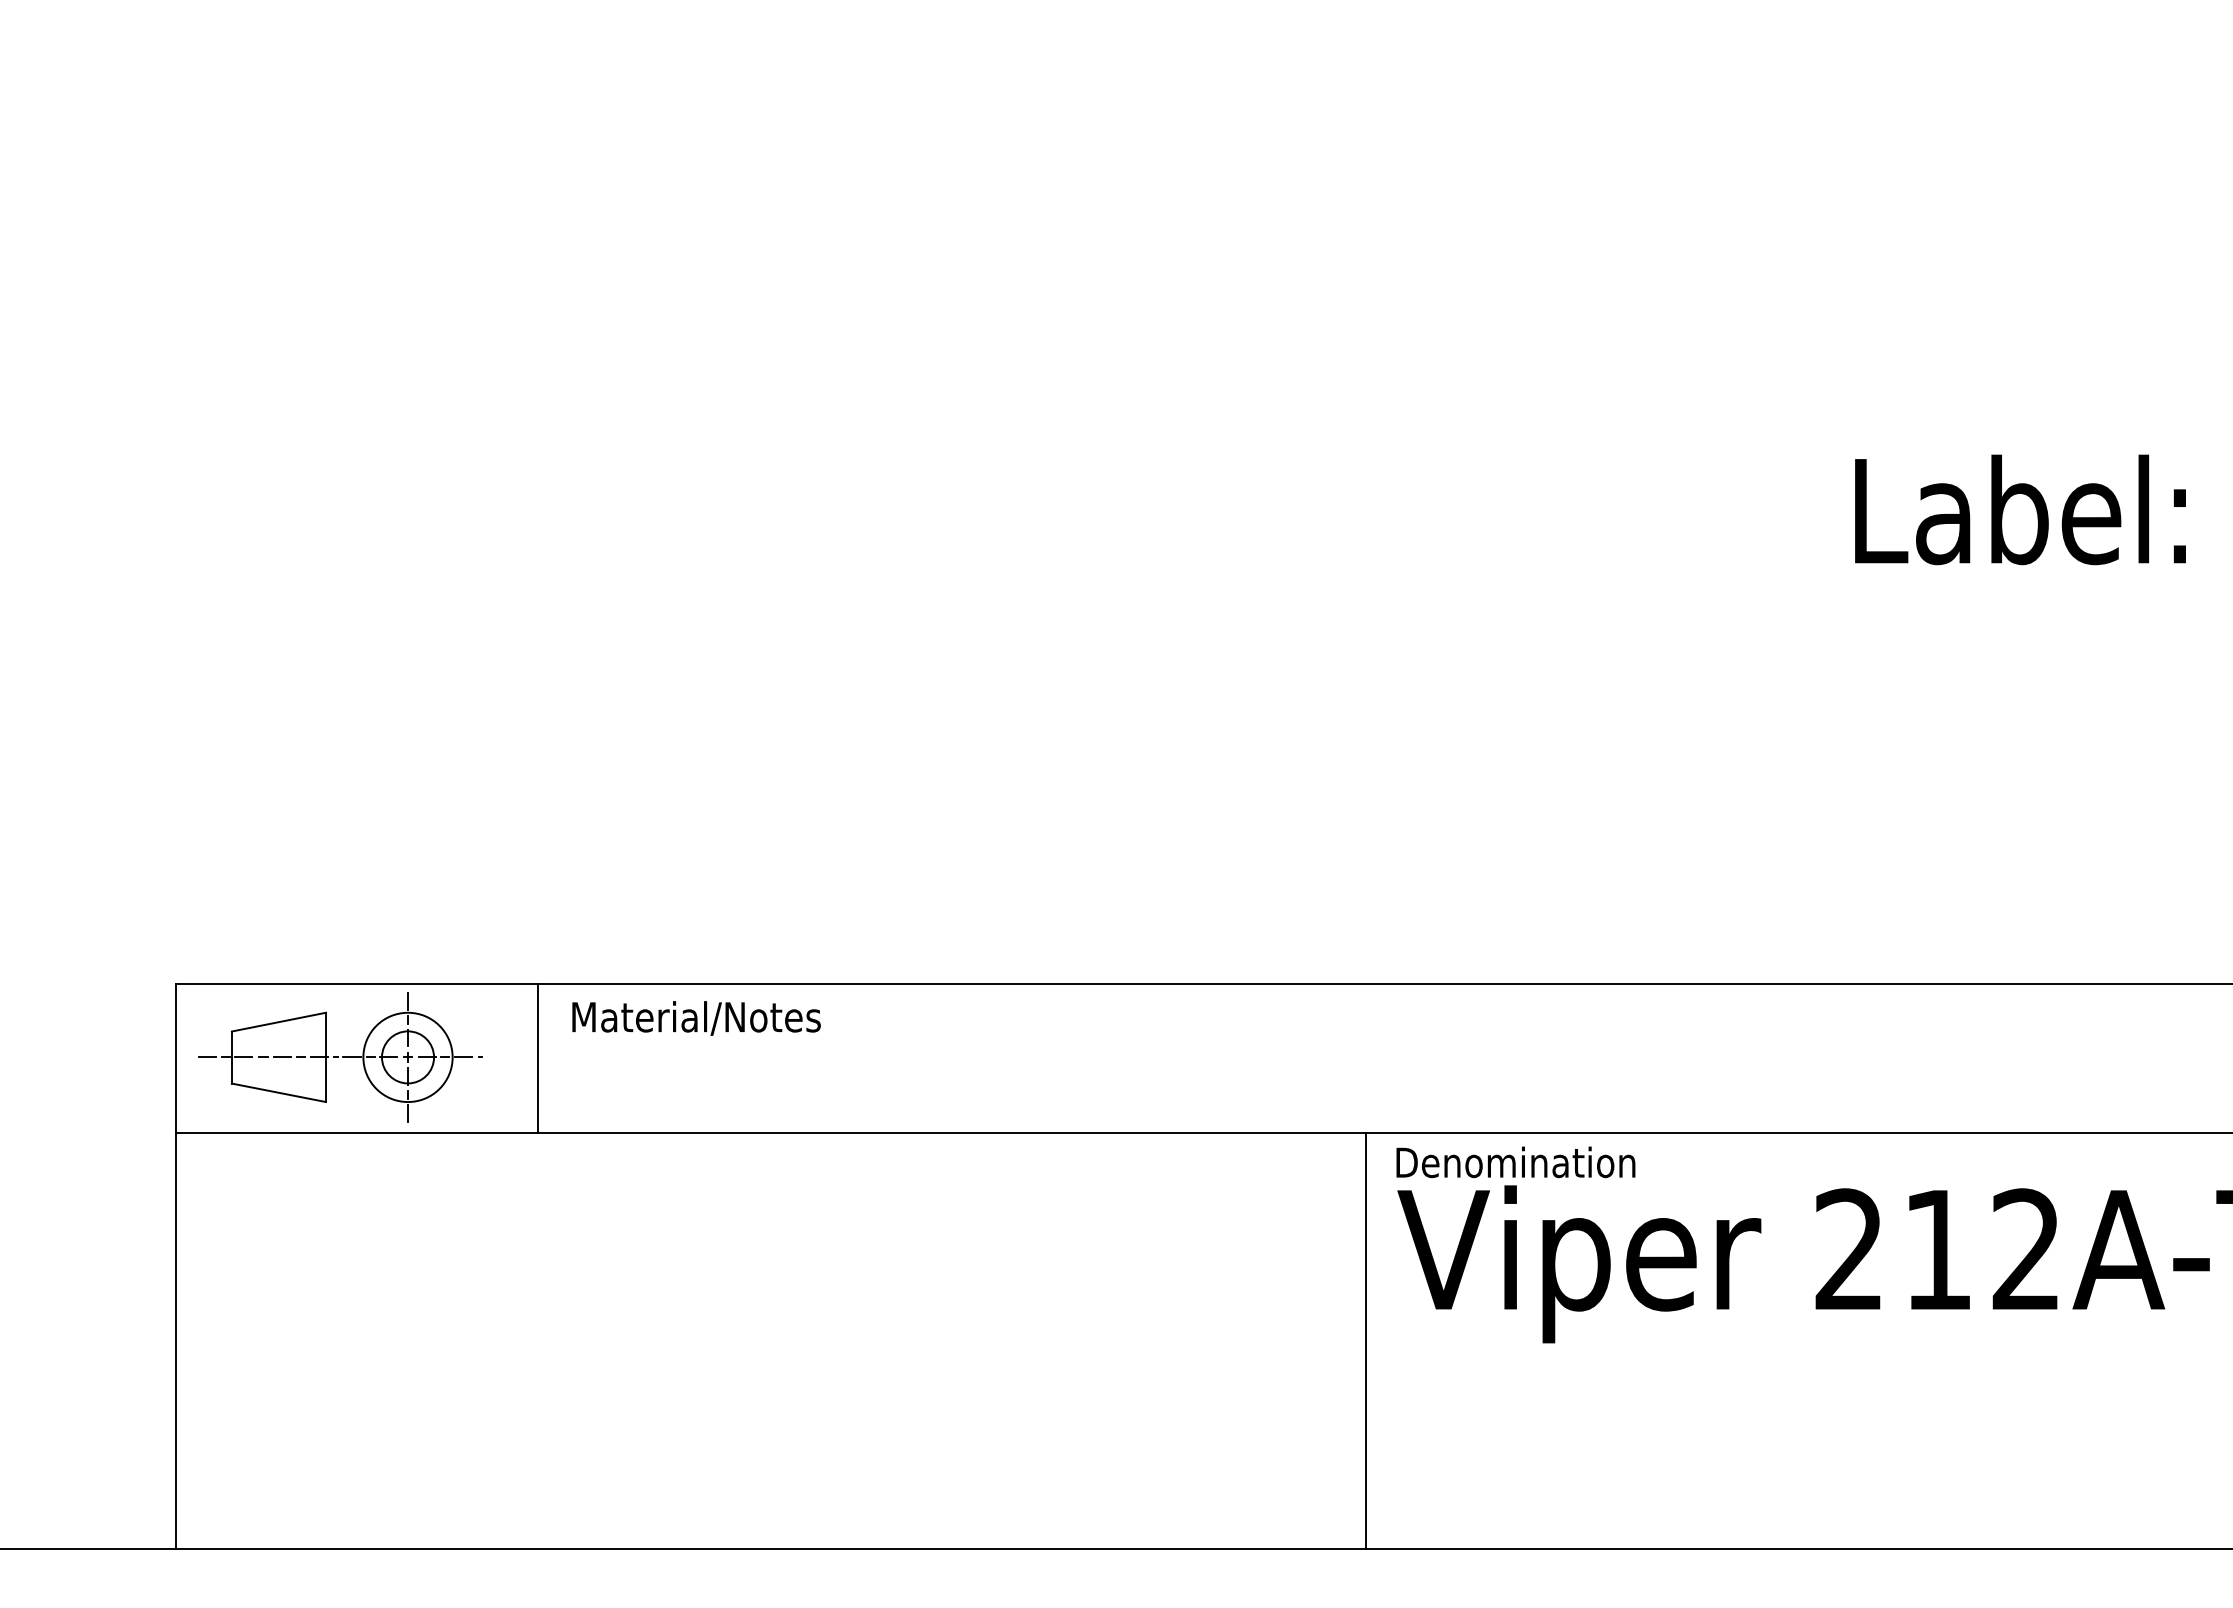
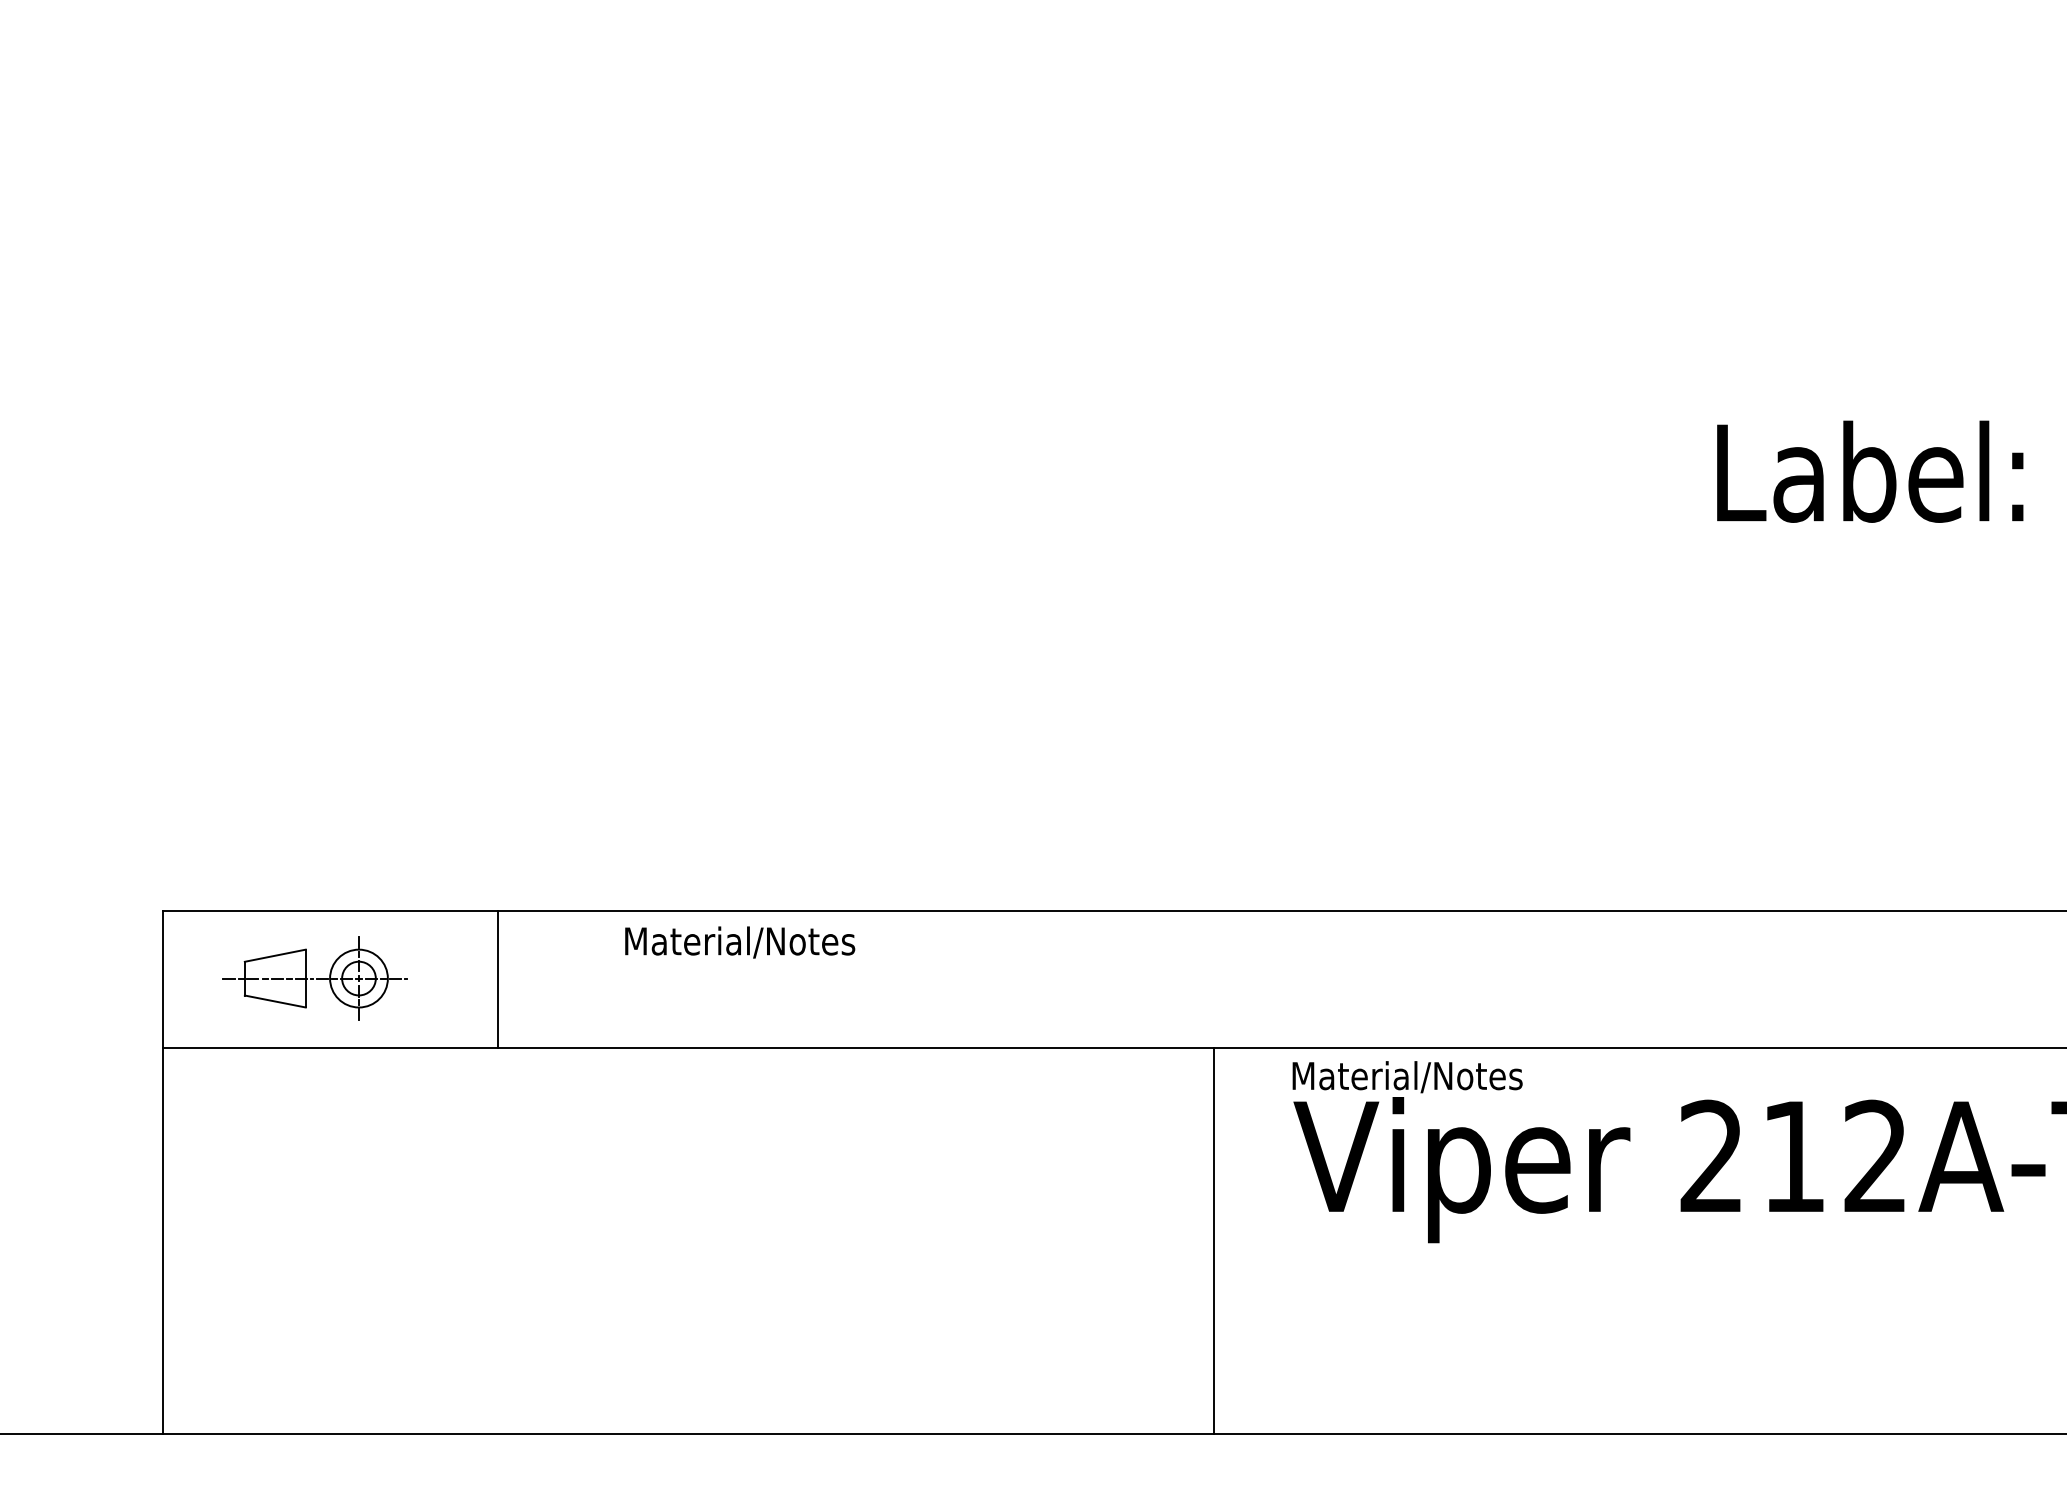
text: (696, 1018) -> (740, 942), moved
part: (340, 1057) -> (315, 978), size x0.7
text: (1521, 1163) -> (1408, 1076), Denomination -> Material/Notes
line: (1365, 1340) -> (1213, 1240), moved

